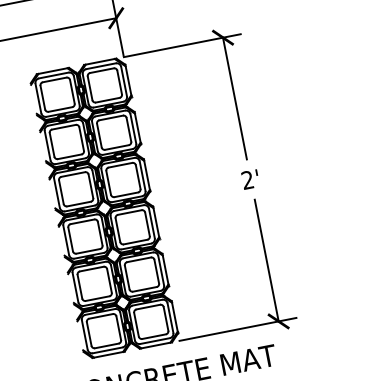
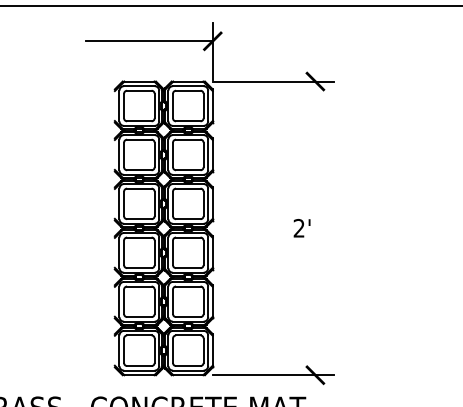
line: (235, 98) -> (315, 144), removed
text: (250, 179) -> (301, 228), moved
line: (266, 260) -> (315, 312), removed

